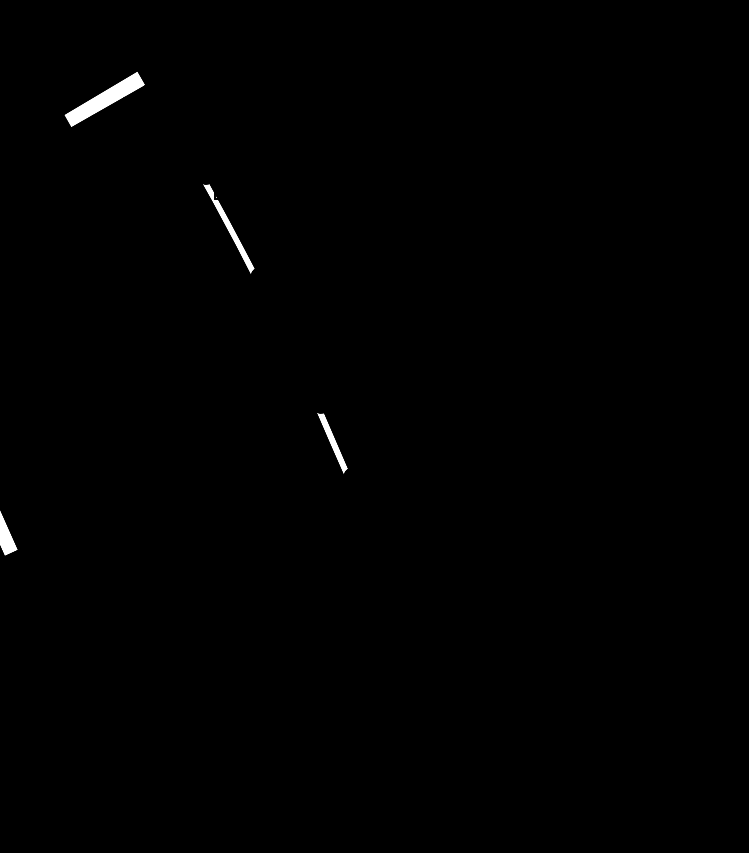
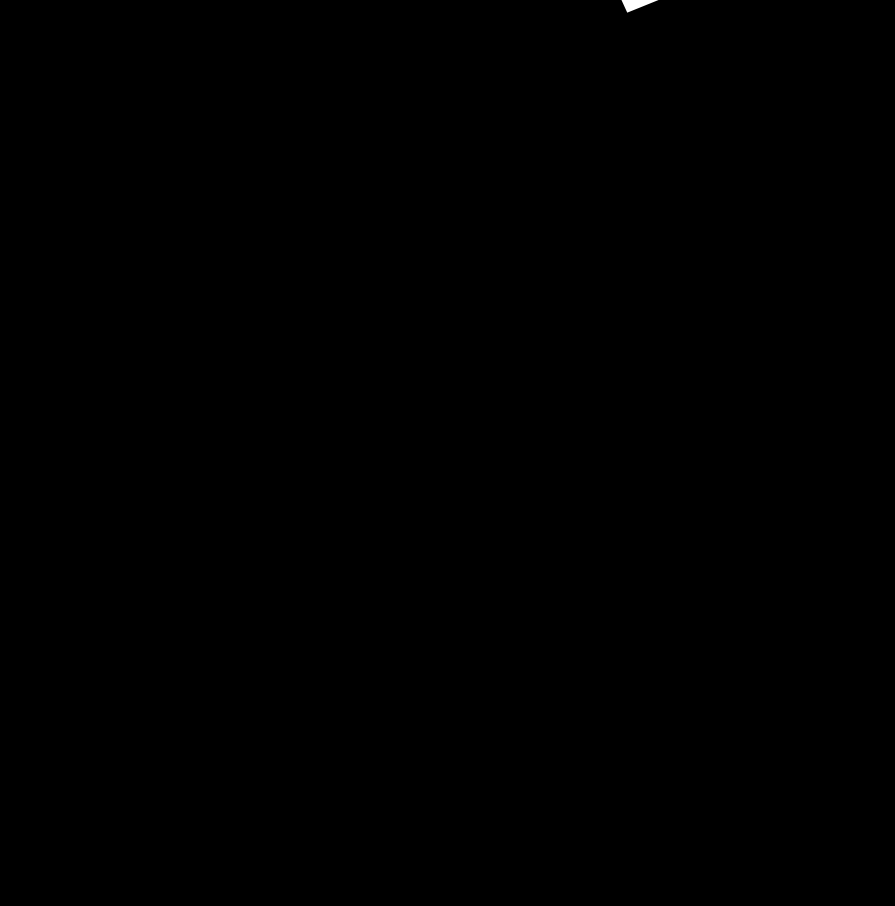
fill: (104, 99) -> (67, 170), added
fill: (227, 229) -> (190, 300), added
fill: (331, 443) -> (294, 514), added

